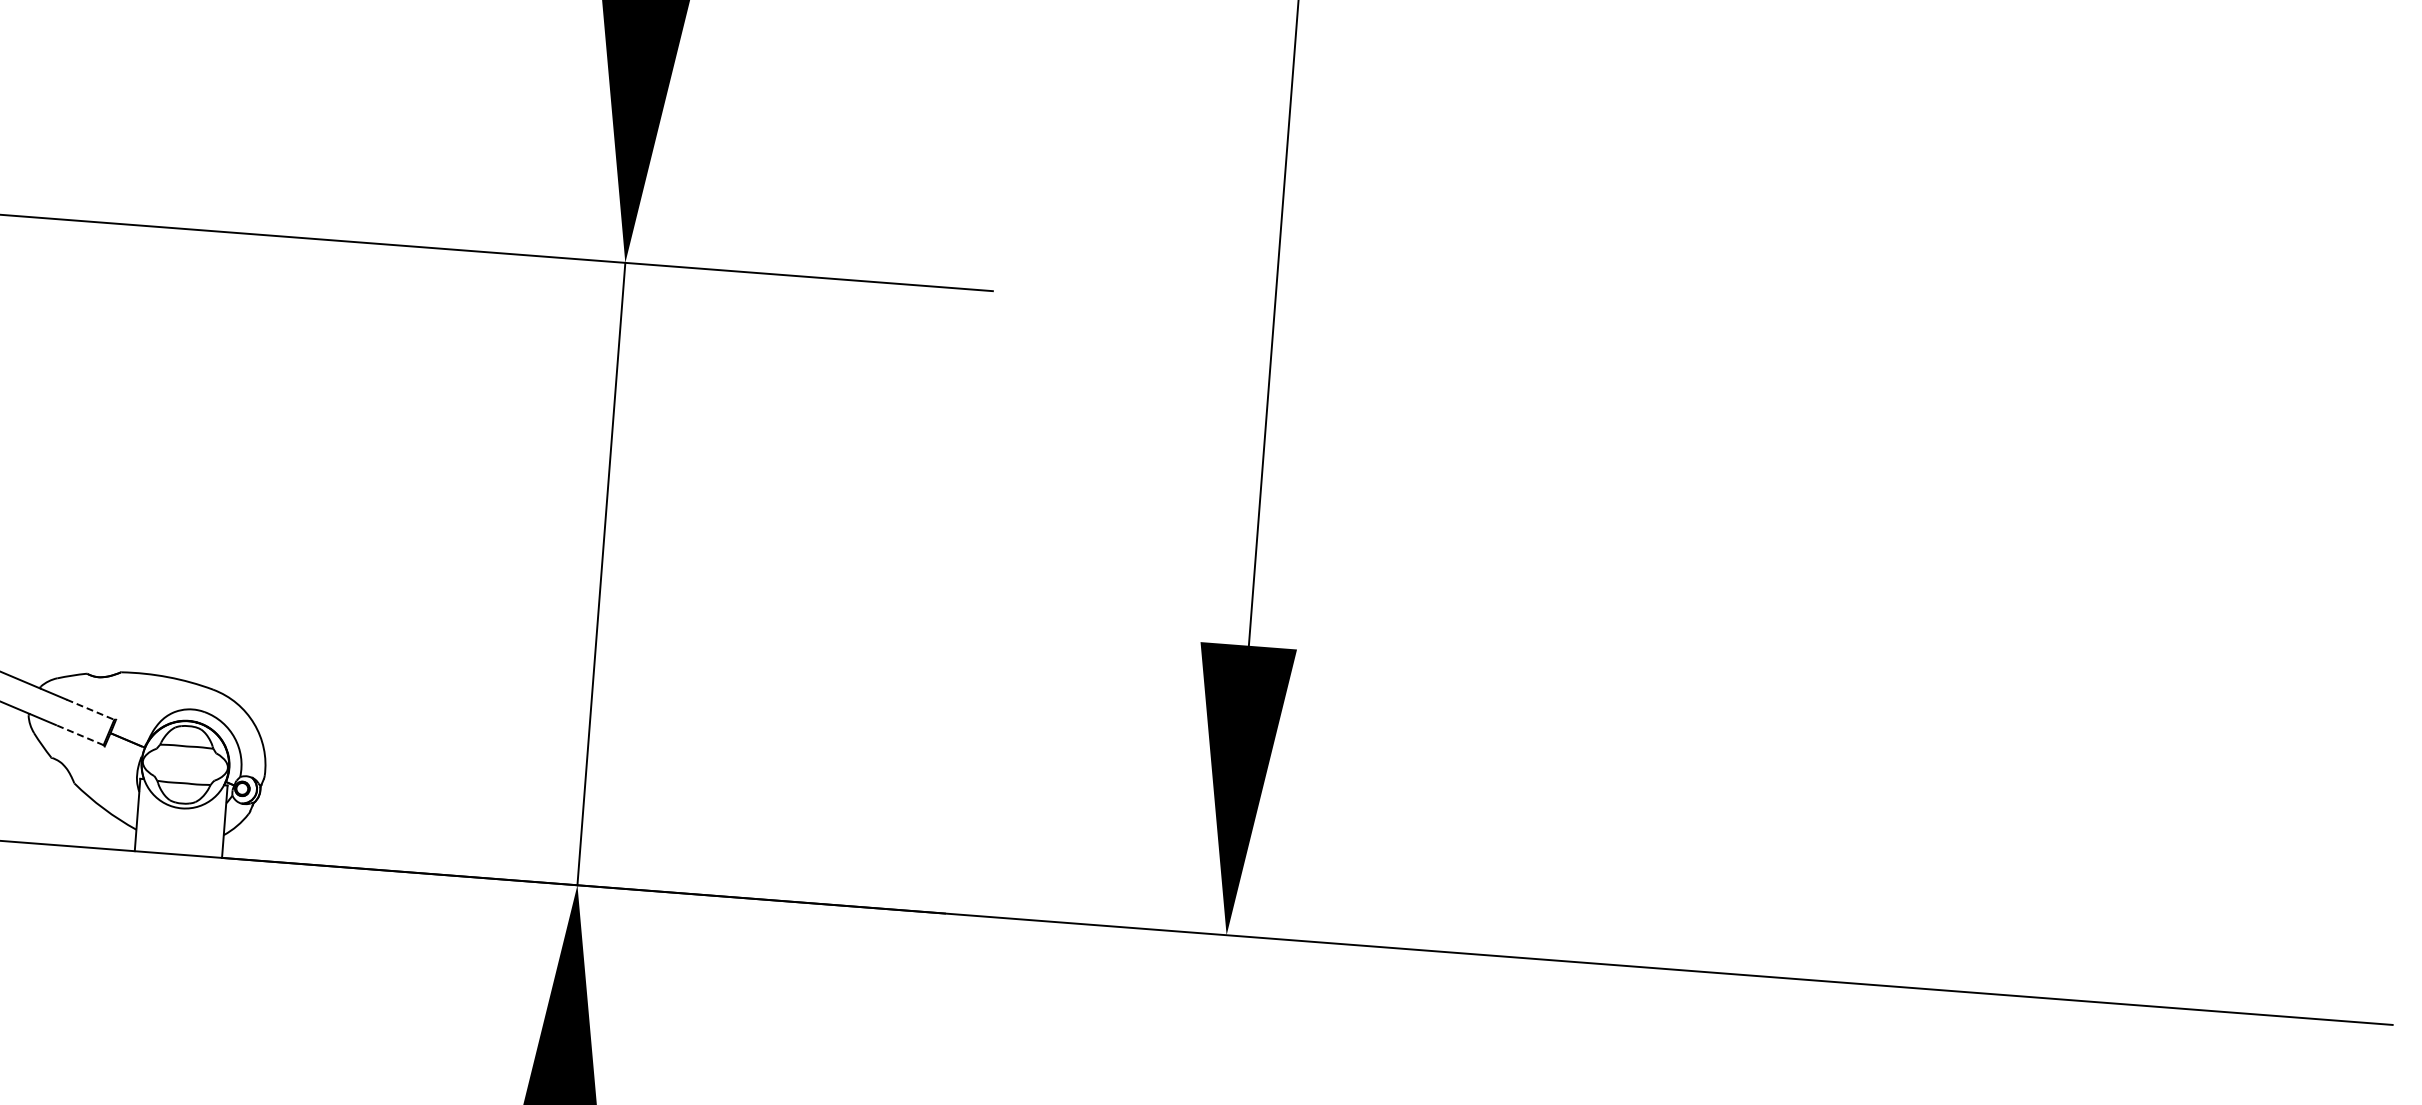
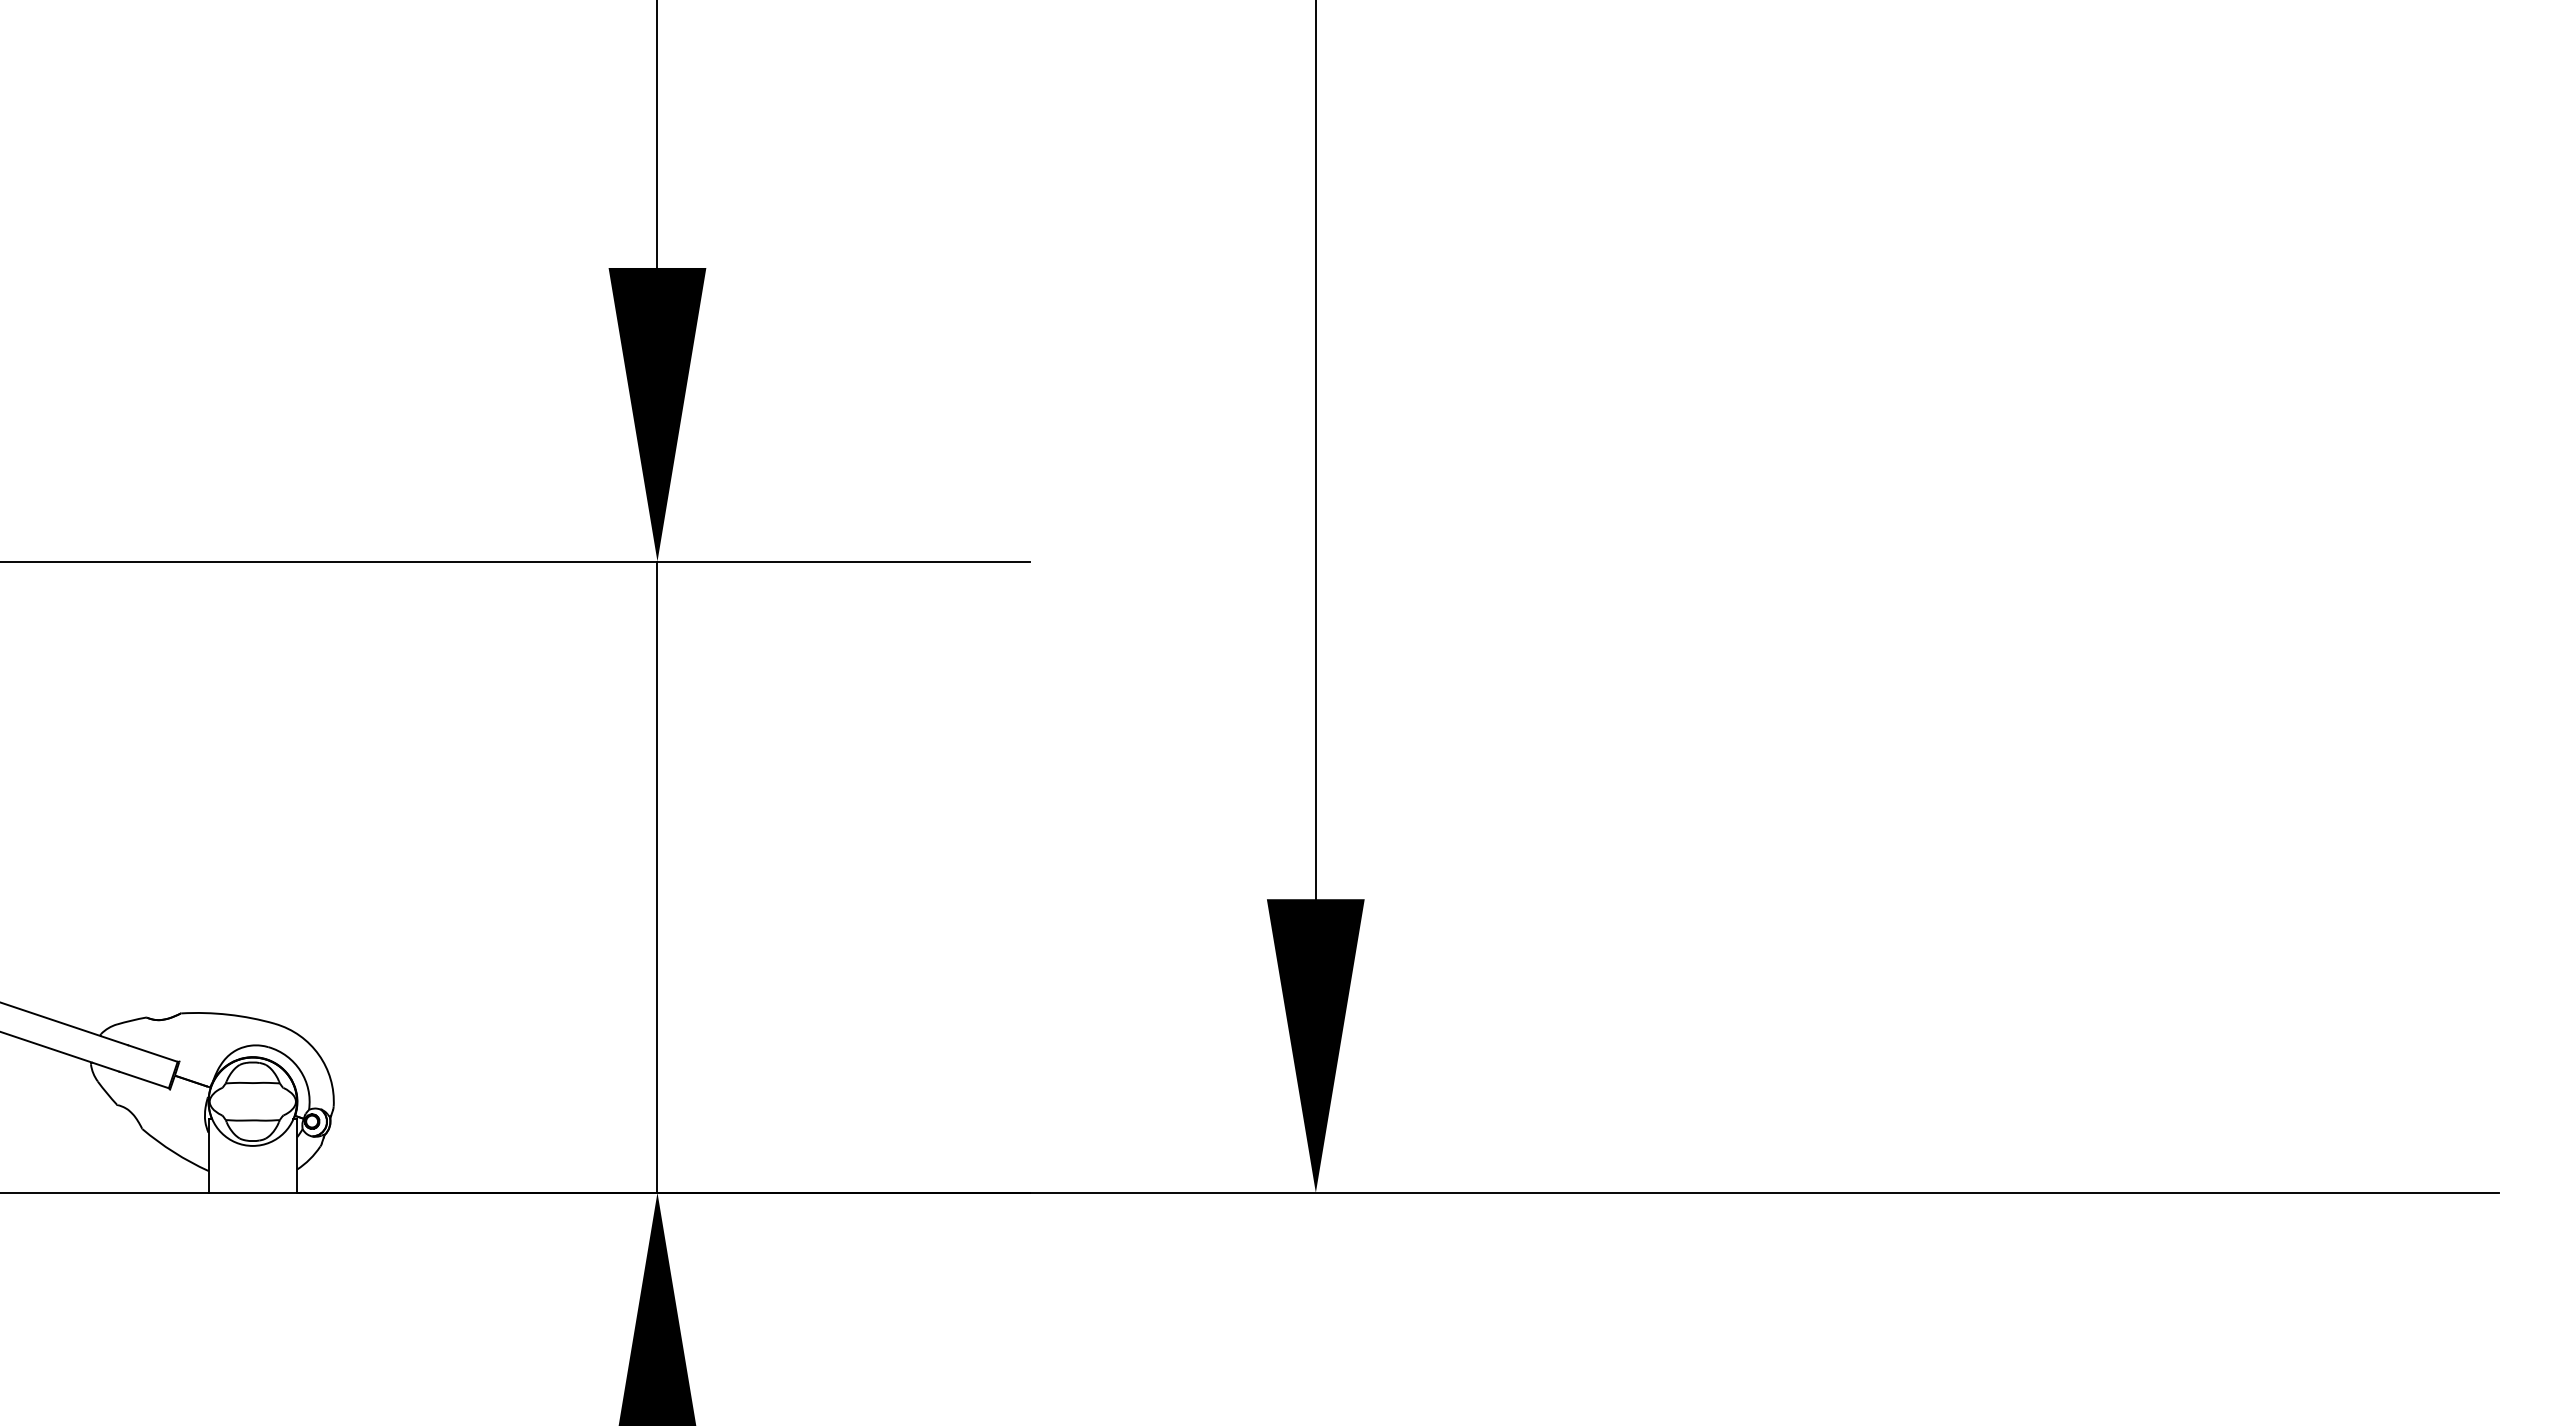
line: (91, 709) -> (153, 1053), dashed -> solid
line: (79, 734) -> (143, 1079), dashed -> solid

